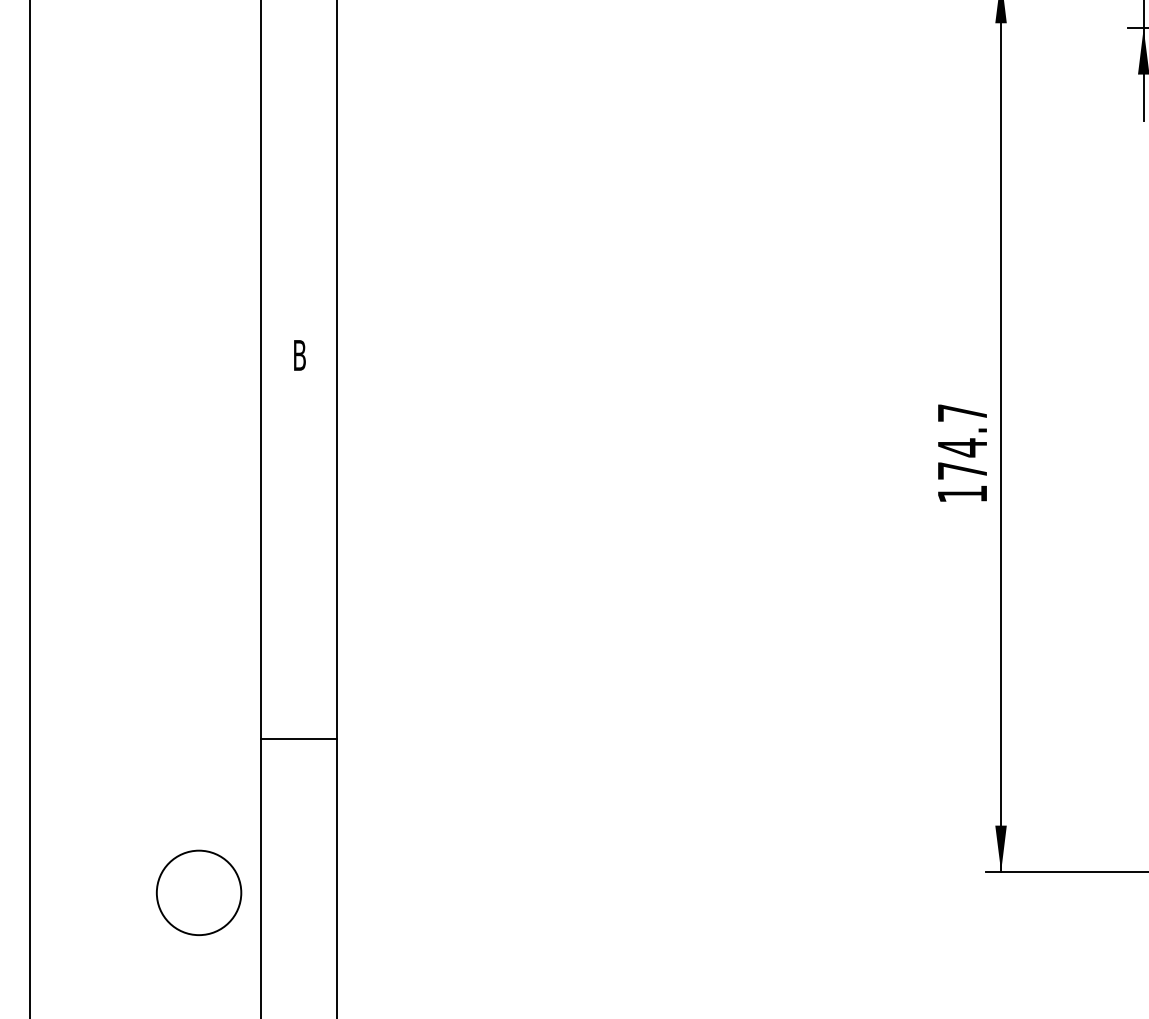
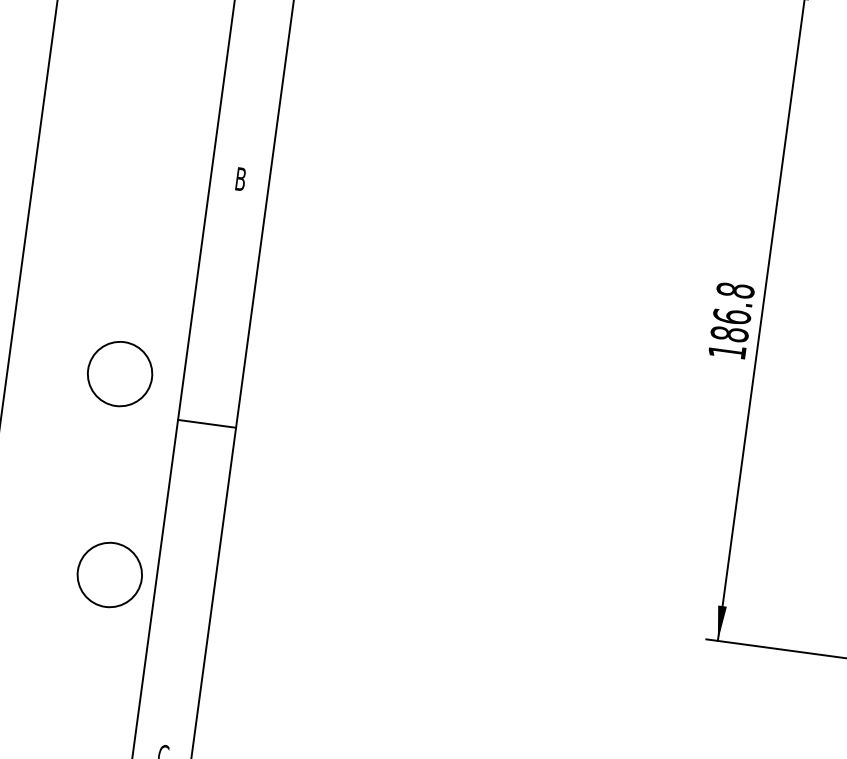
text: (962, 441) -> (732, 311), 174.7 -> 186.8
circle: (177, 629) -> (120, 373), added
line: (298, 739) -> (206, 423), moved

